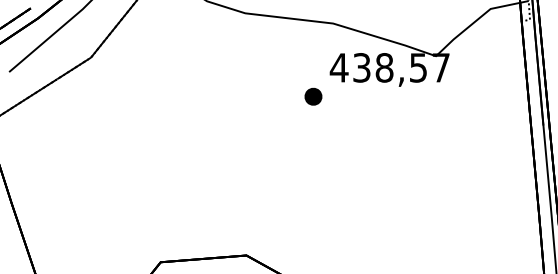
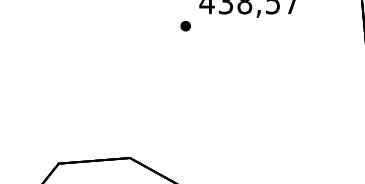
part: (313, 96) -> (185, 25), size x0.71

